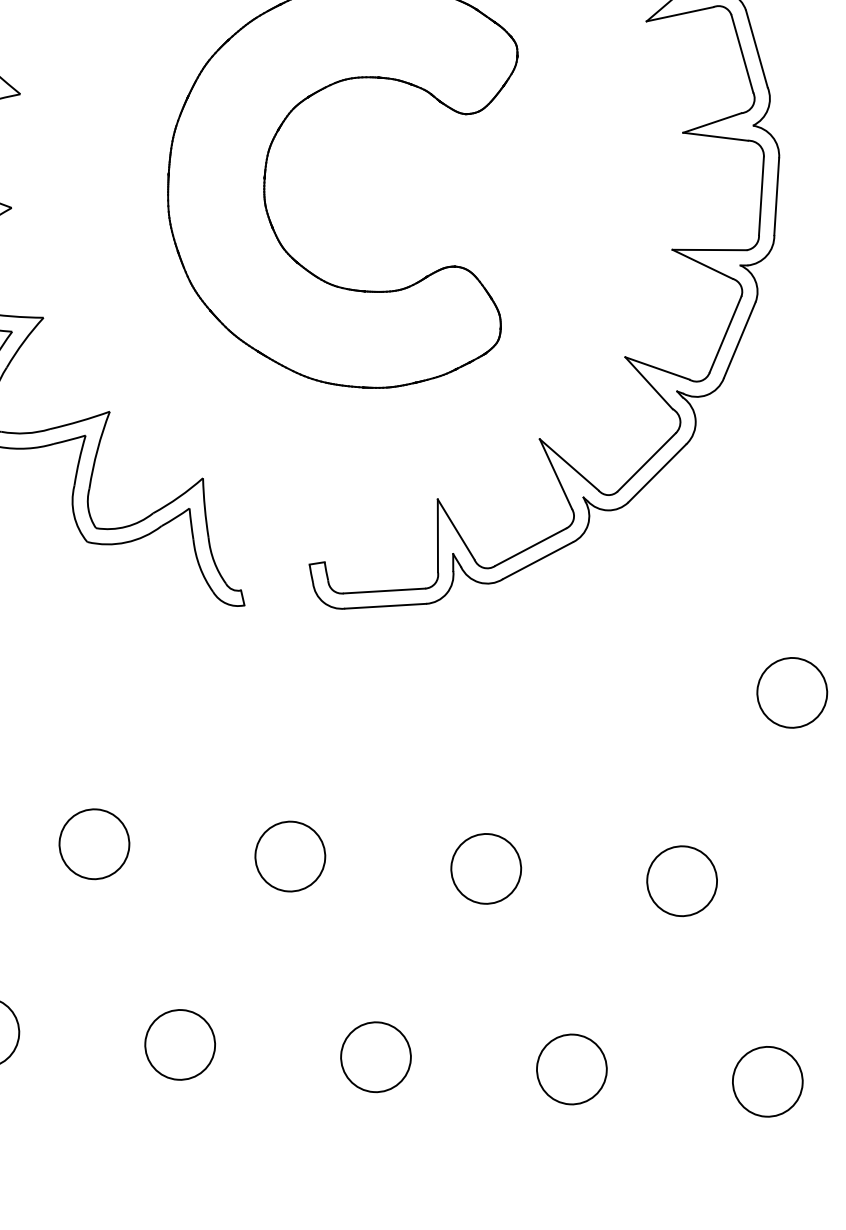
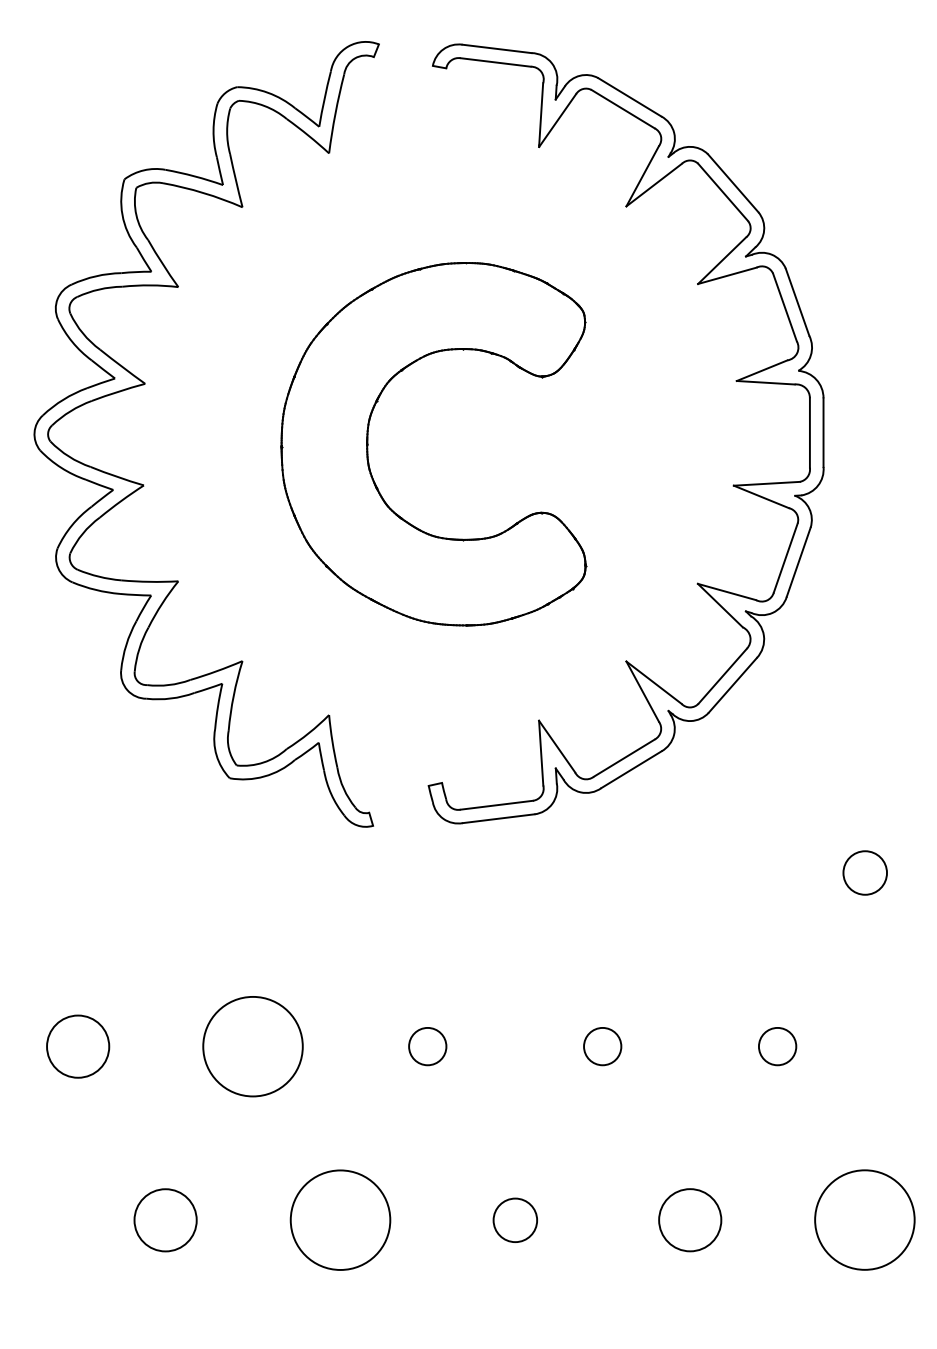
circle: (792, 692) -> (865, 872), size x0.7
circle: (93, 844) -> (252, 1046), size x1.6
circle: (289, 856) -> (427, 1046), size x0.6
circle: (485, 868) -> (602, 1046), size x0.6
circle: (681, 881) -> (777, 1046), size x0.6
circle: (180, 1045) -> (340, 1220), size x1.6
circle: (376, 1057) -> (515, 1220), size x0.7
circle: (768, 1082) -> (865, 1220), size x1.6

